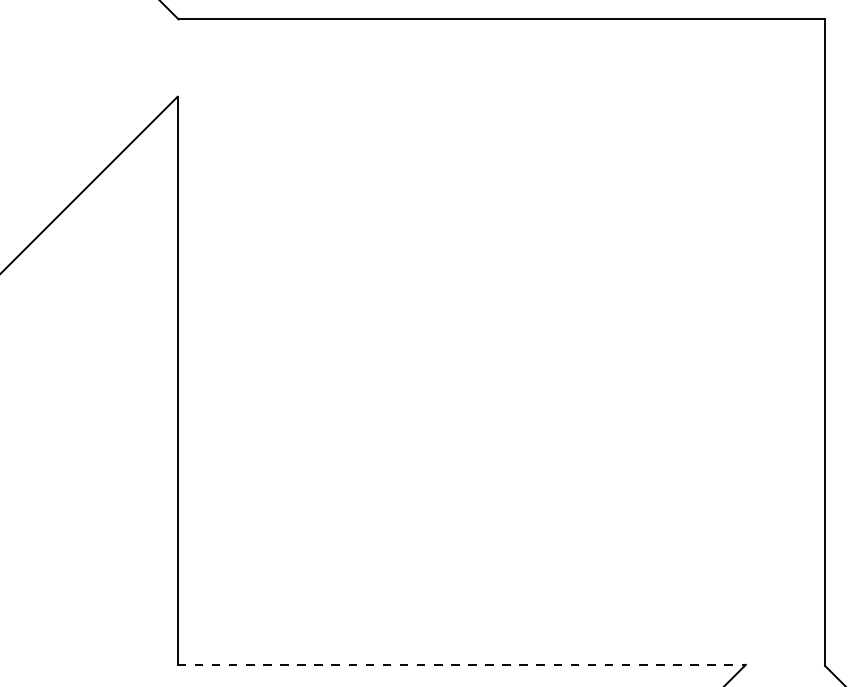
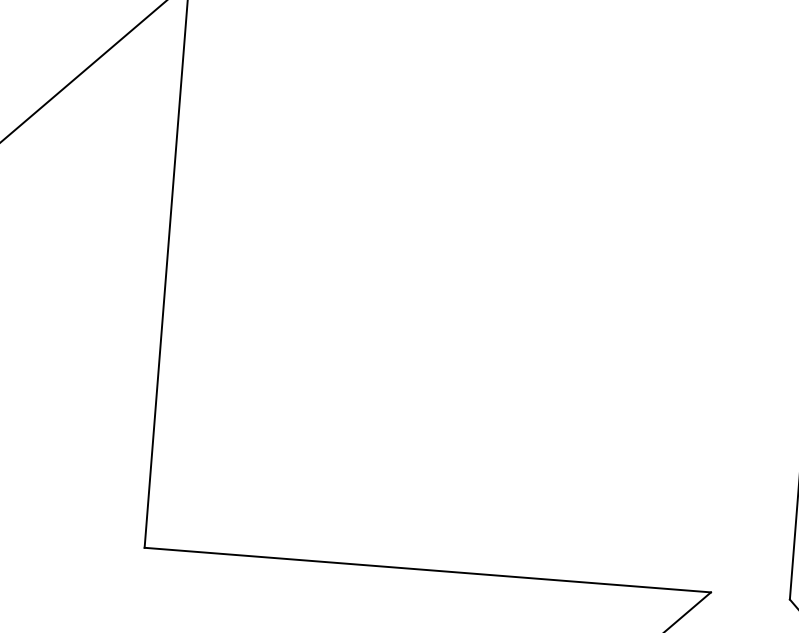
line: (462, 664) -> (428, 569), dashed -> solid

